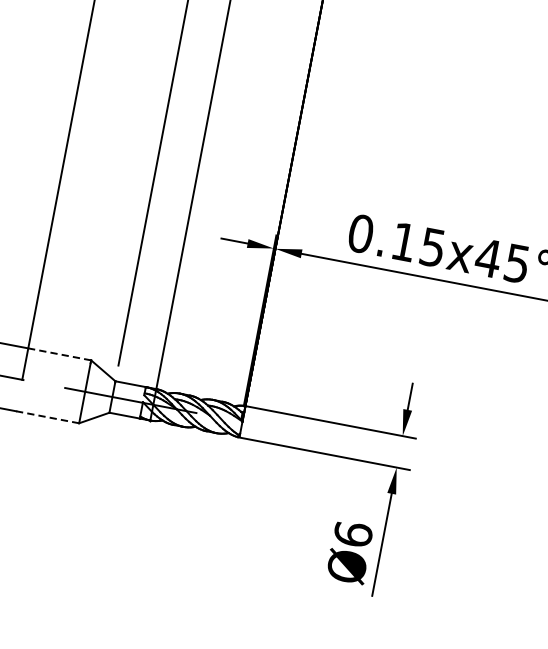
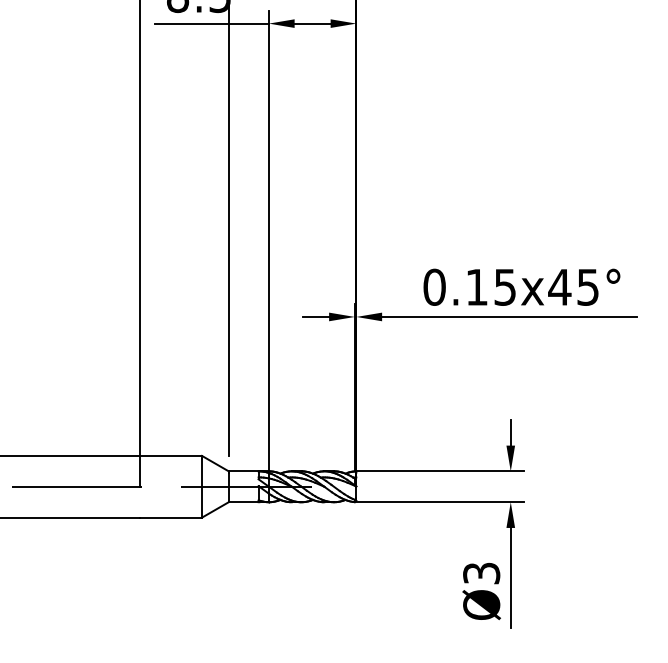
line: (60, 354) -> (171, 455), dashed -> solid
line: (48, 417) -> (171, 517), dashed -> solid
text: (353, 534) -> (481, 573), Ø6 -> Ø3

